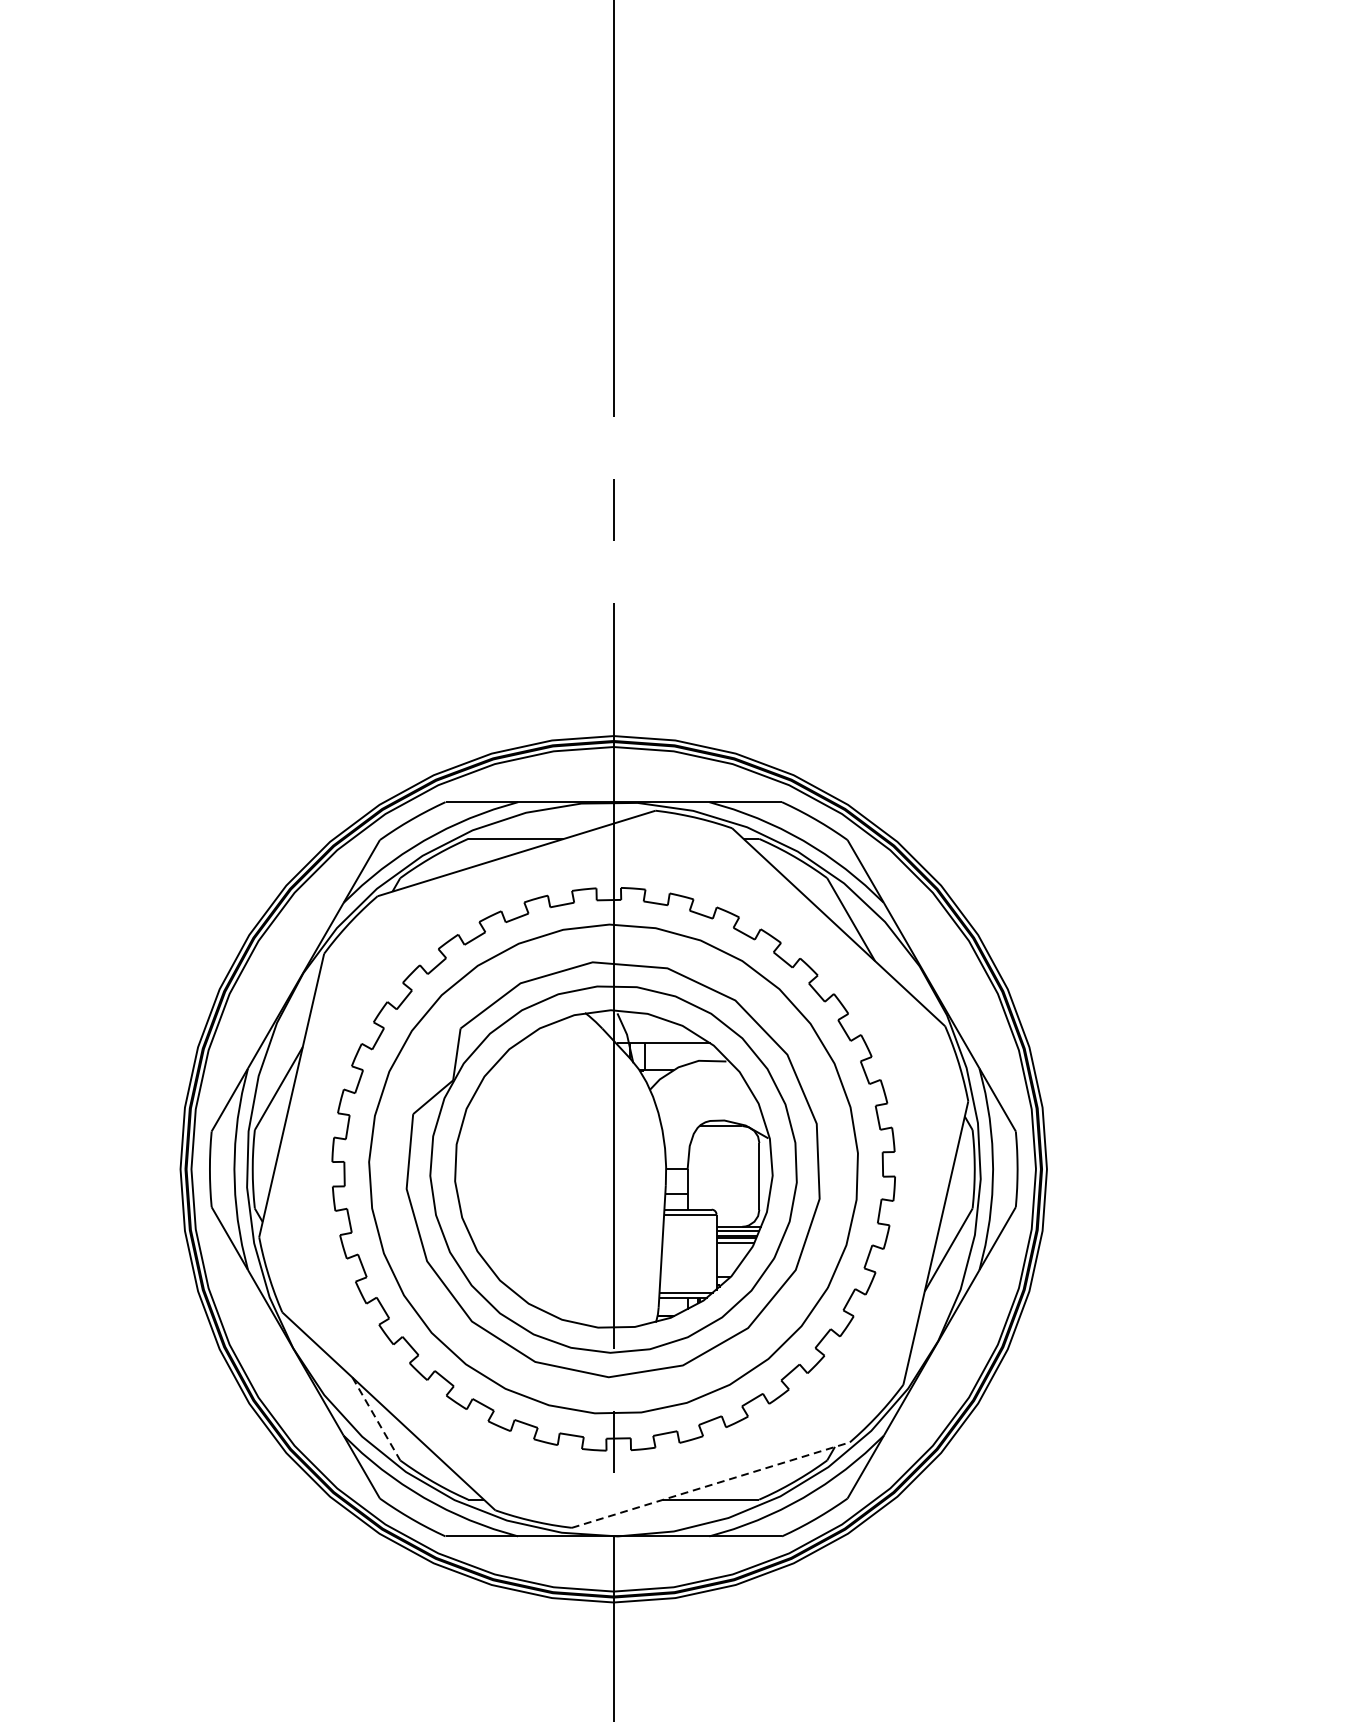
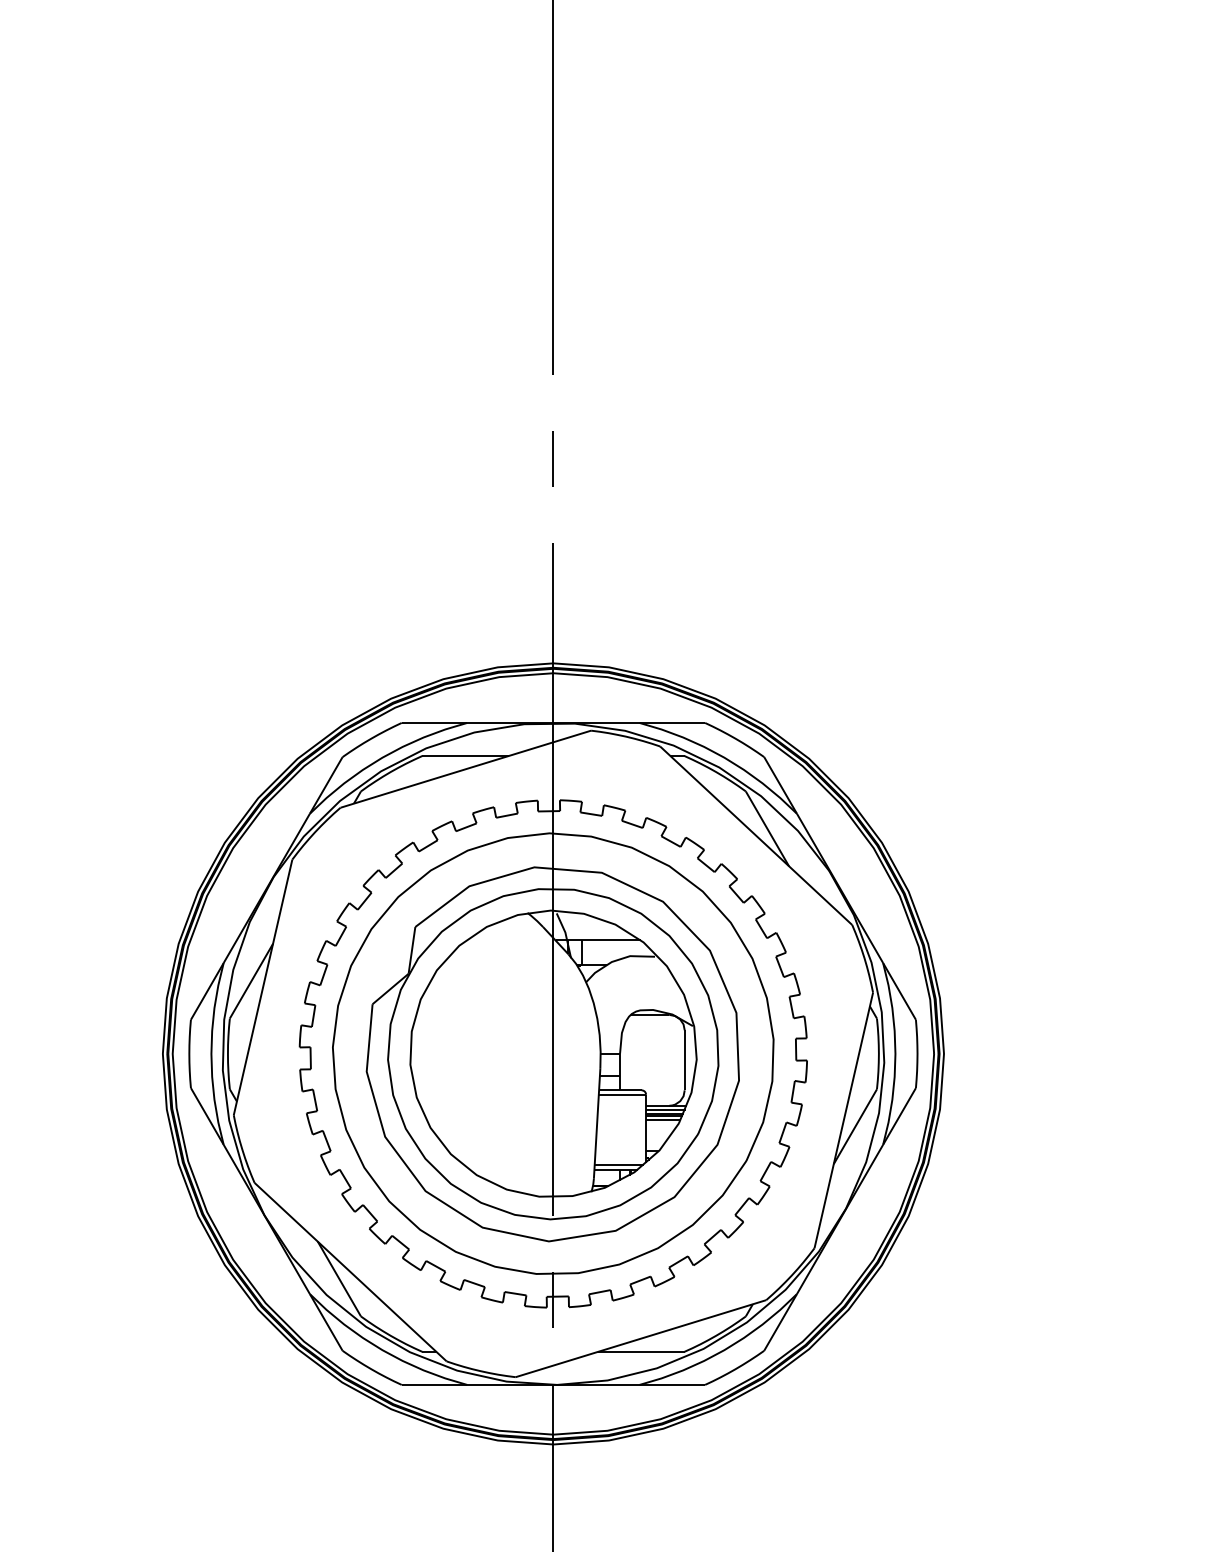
line: (376, 1419) -> (339, 1279), dashed -> solid
line: (711, 1484) -> (641, 1338), dashed -> solid

